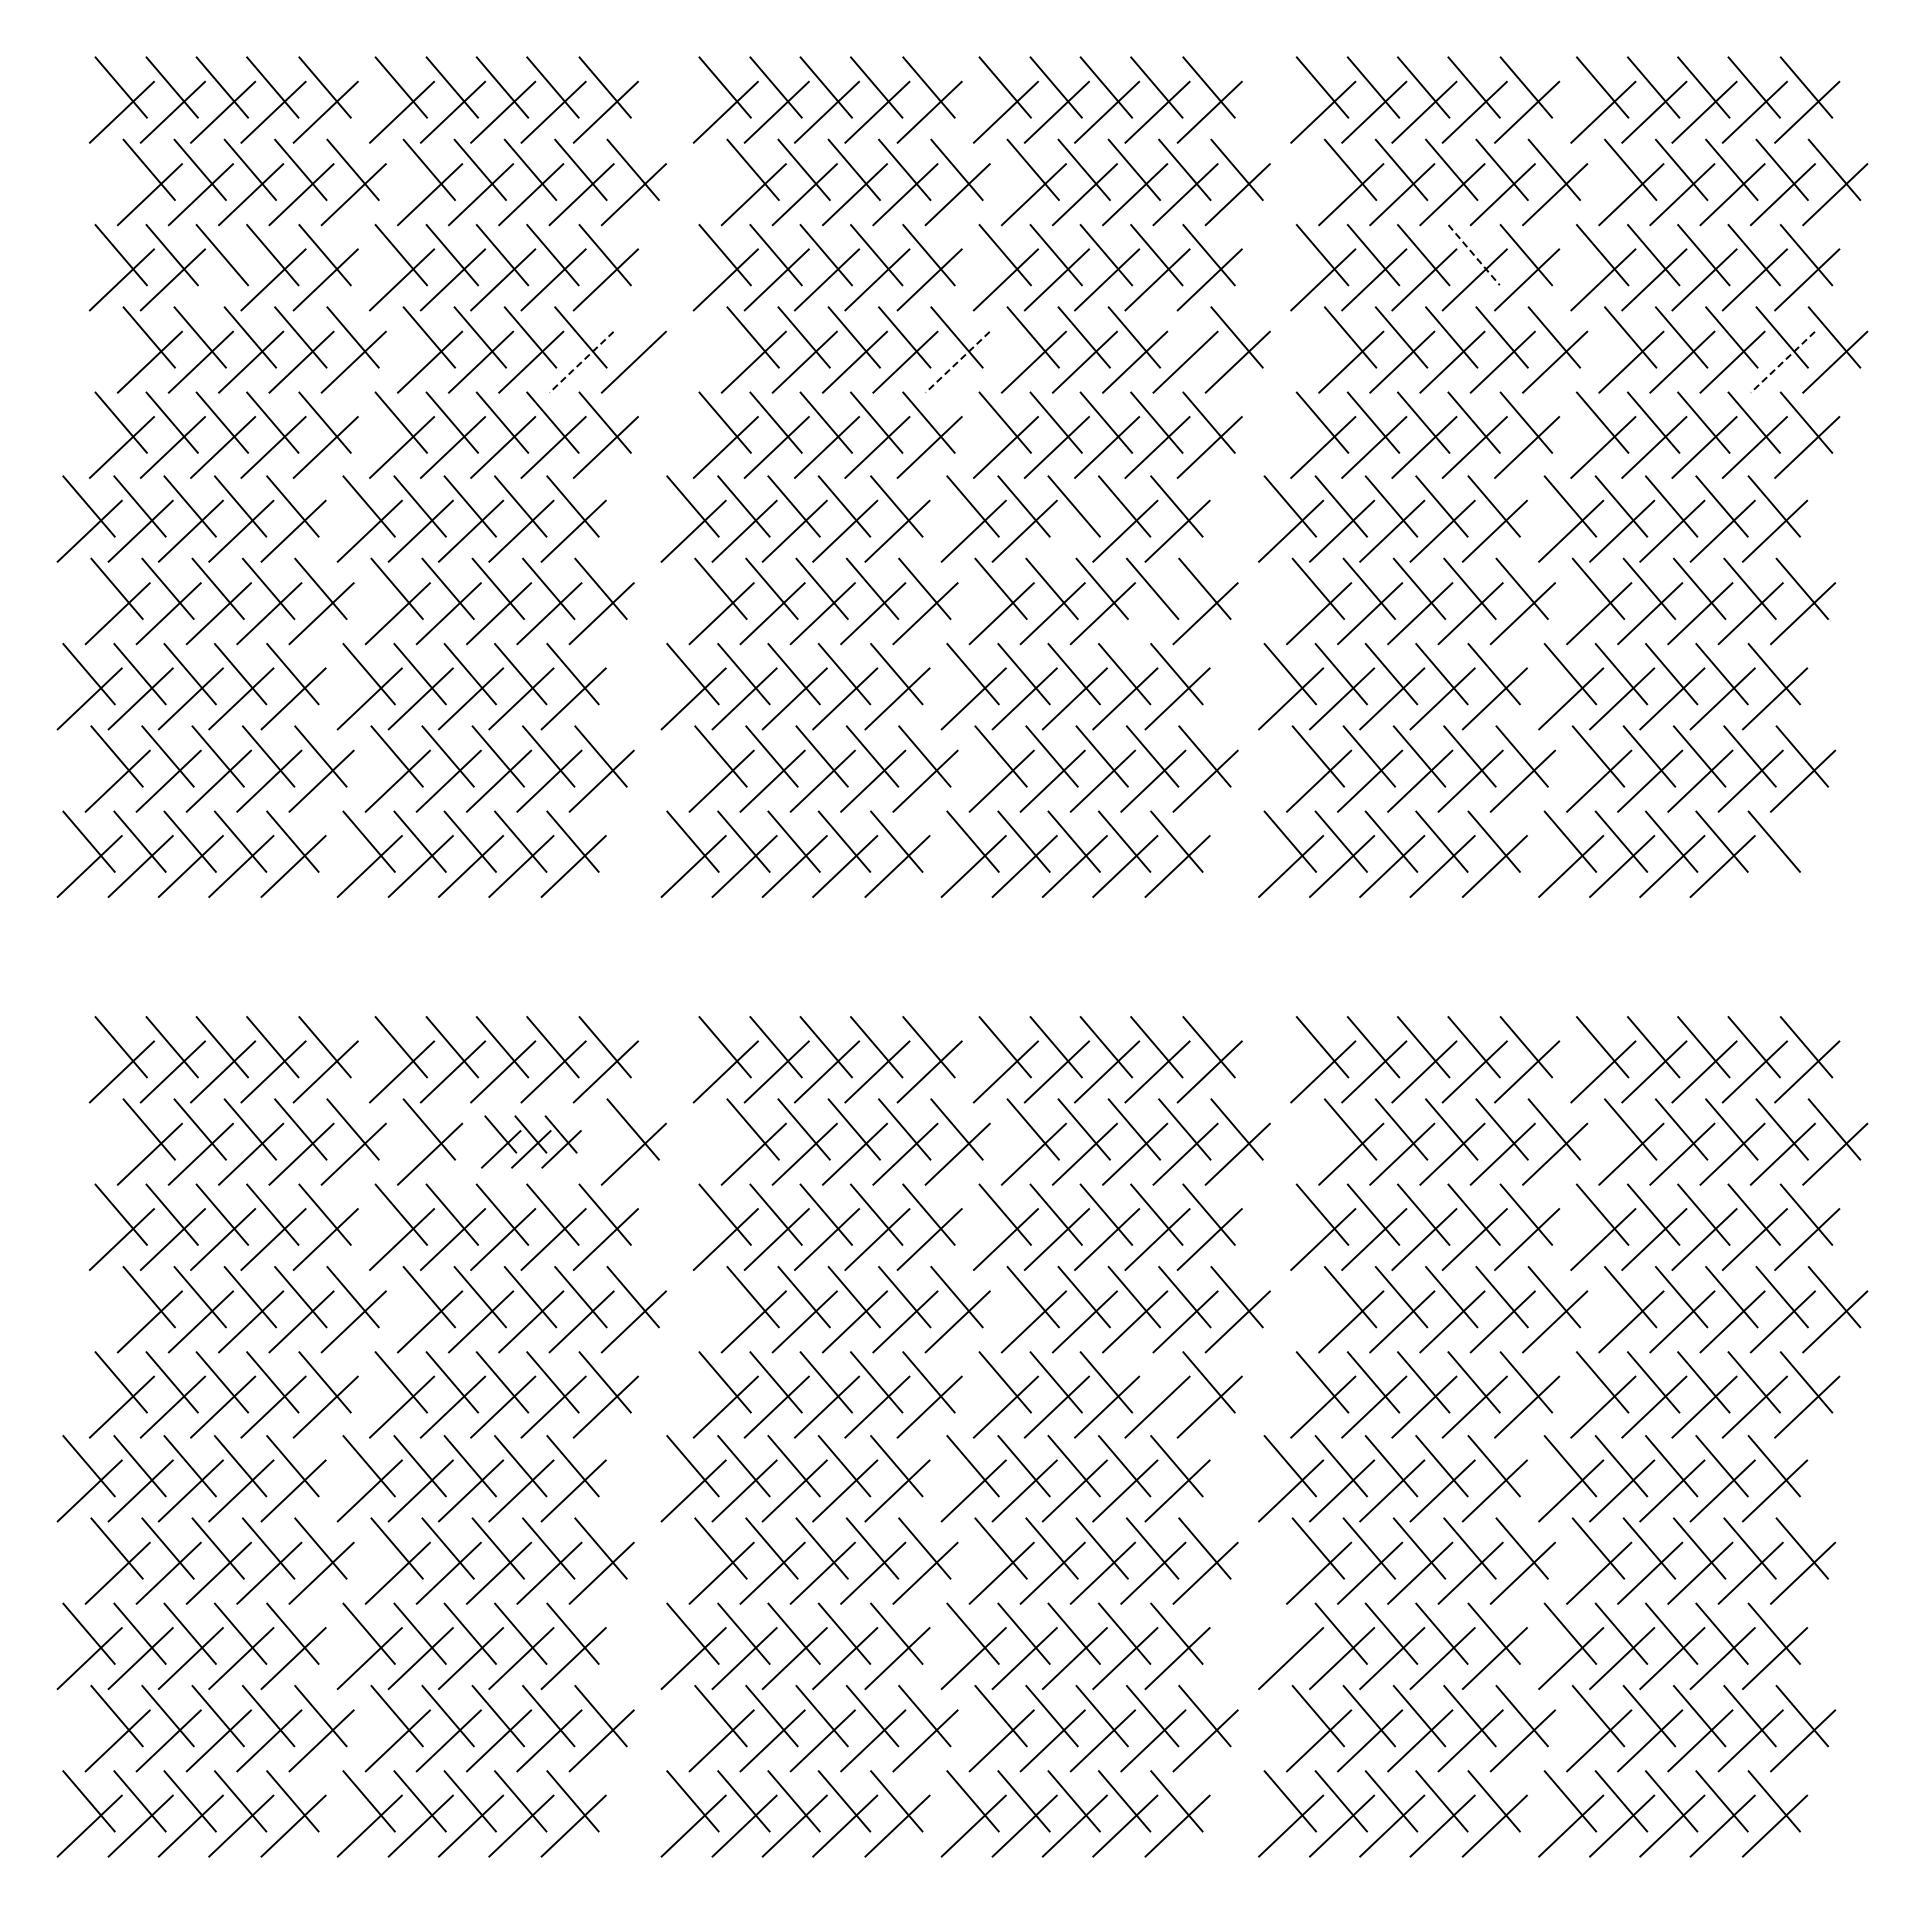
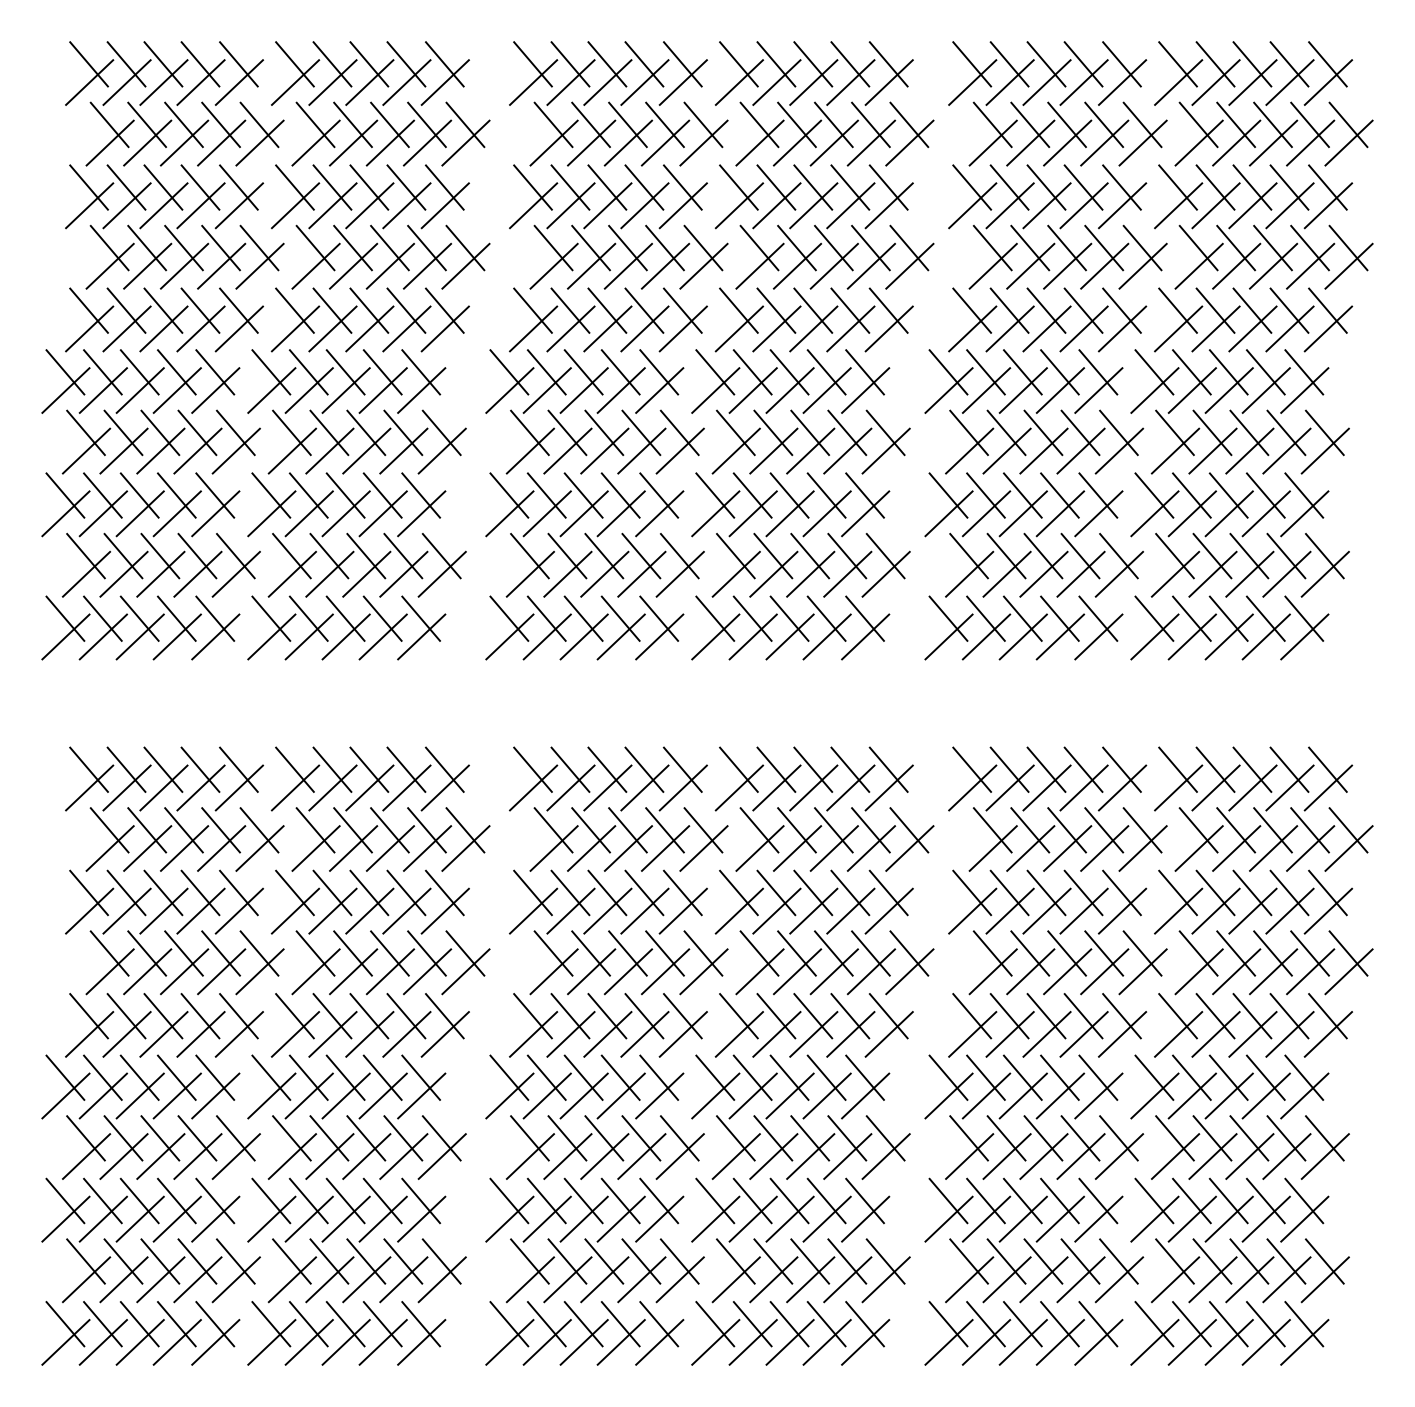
line: (1474, 255) -> (1083, 187), dashed -> solid
line: (223, 279) -> (164, 205), added
line: (632, 337) -> (464, 248), added
line: (1184, 337) -> (870, 248), added
line: (581, 362) -> (427, 266), dashed -> solid
line: (957, 362) -> (703, 266), dashed -> solid
line: (1782, 362) -> (1310, 266), dashed -> solid
line: (1074, 530) -> (789, 389), added
line: (1153, 613) -> (847, 450), added
line: (1774, 866) -> (1304, 636), added
part: (531, 1141) -> (390, 839), size x1.67
line: (1156, 1382) -> (850, 1016), added
line: (1290, 1633) -> (948, 1200), added

